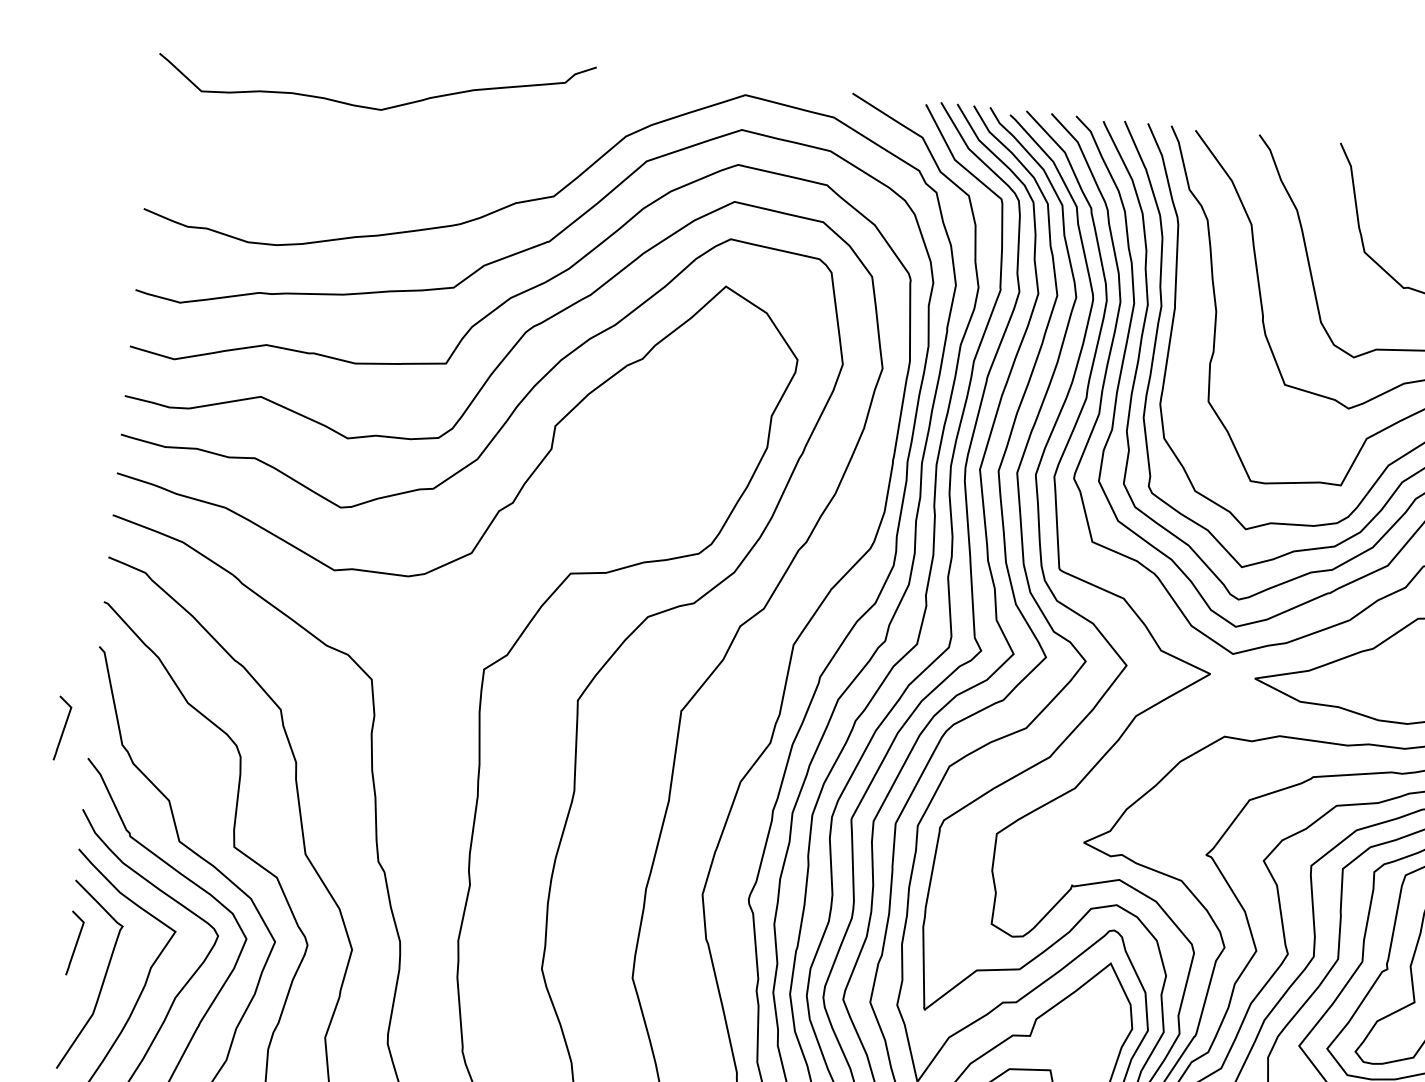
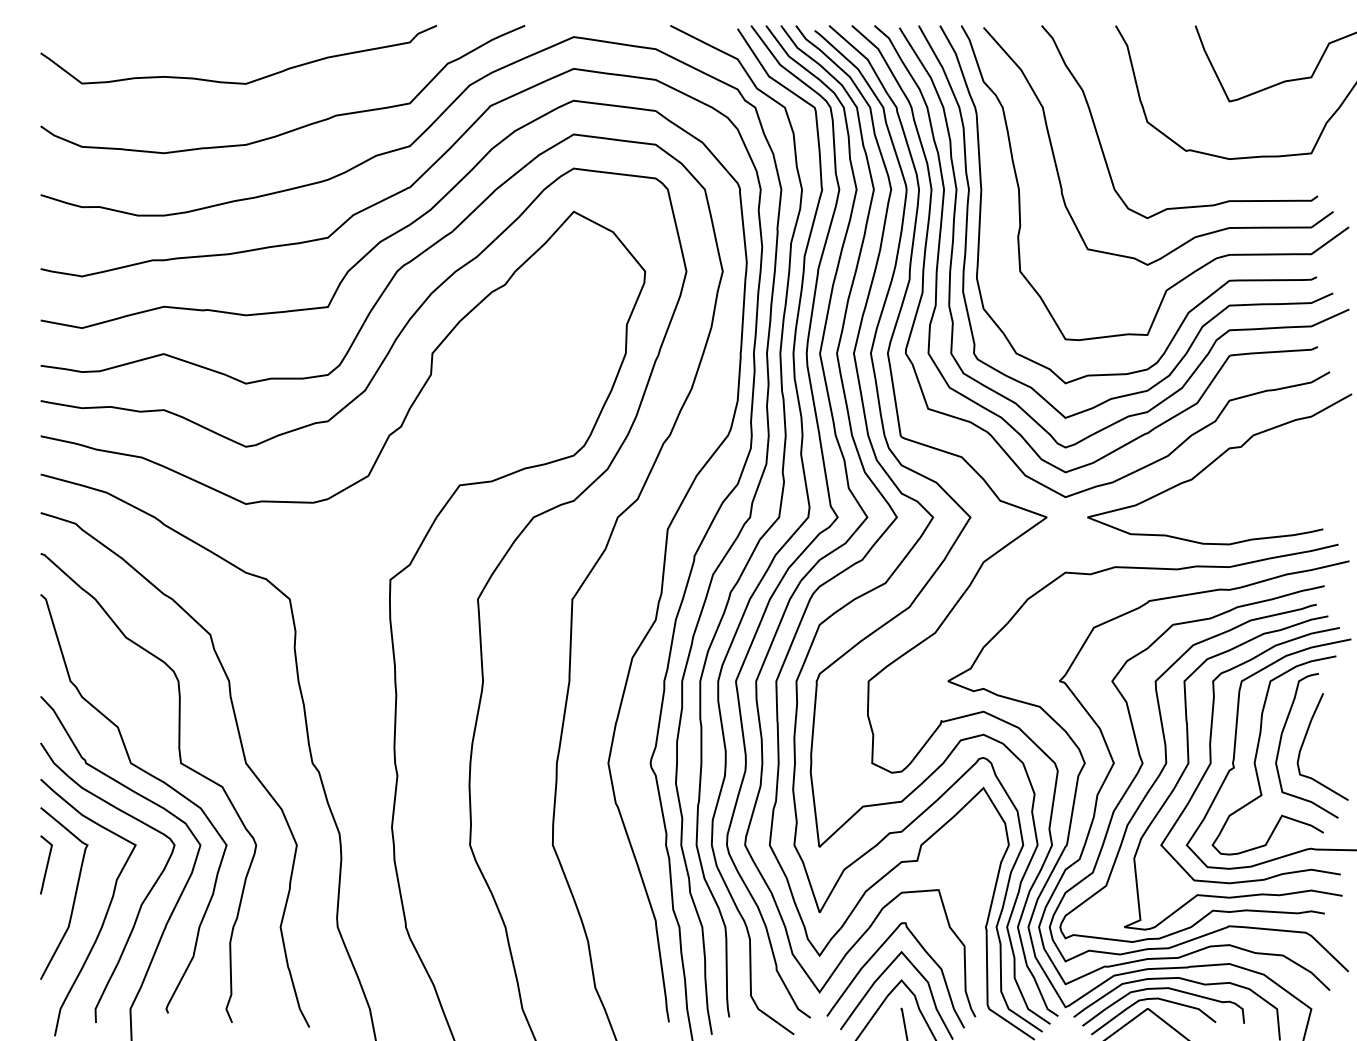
curve: (430, 164) -> (295, 128), added
line: (63, 728) -> (15, 671), removed

